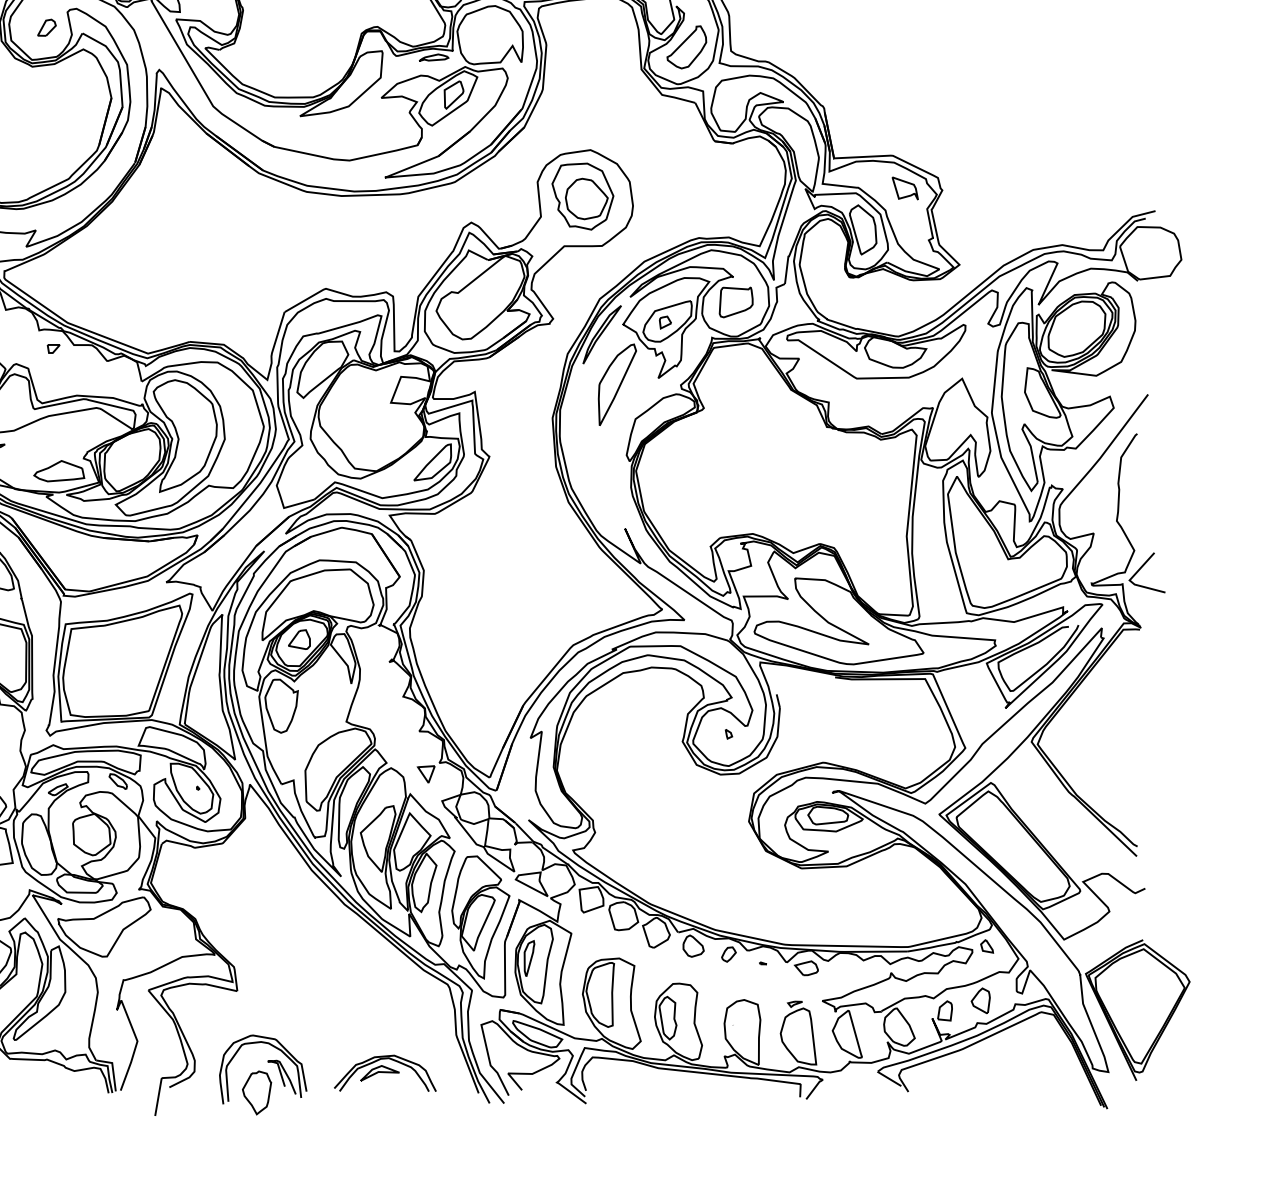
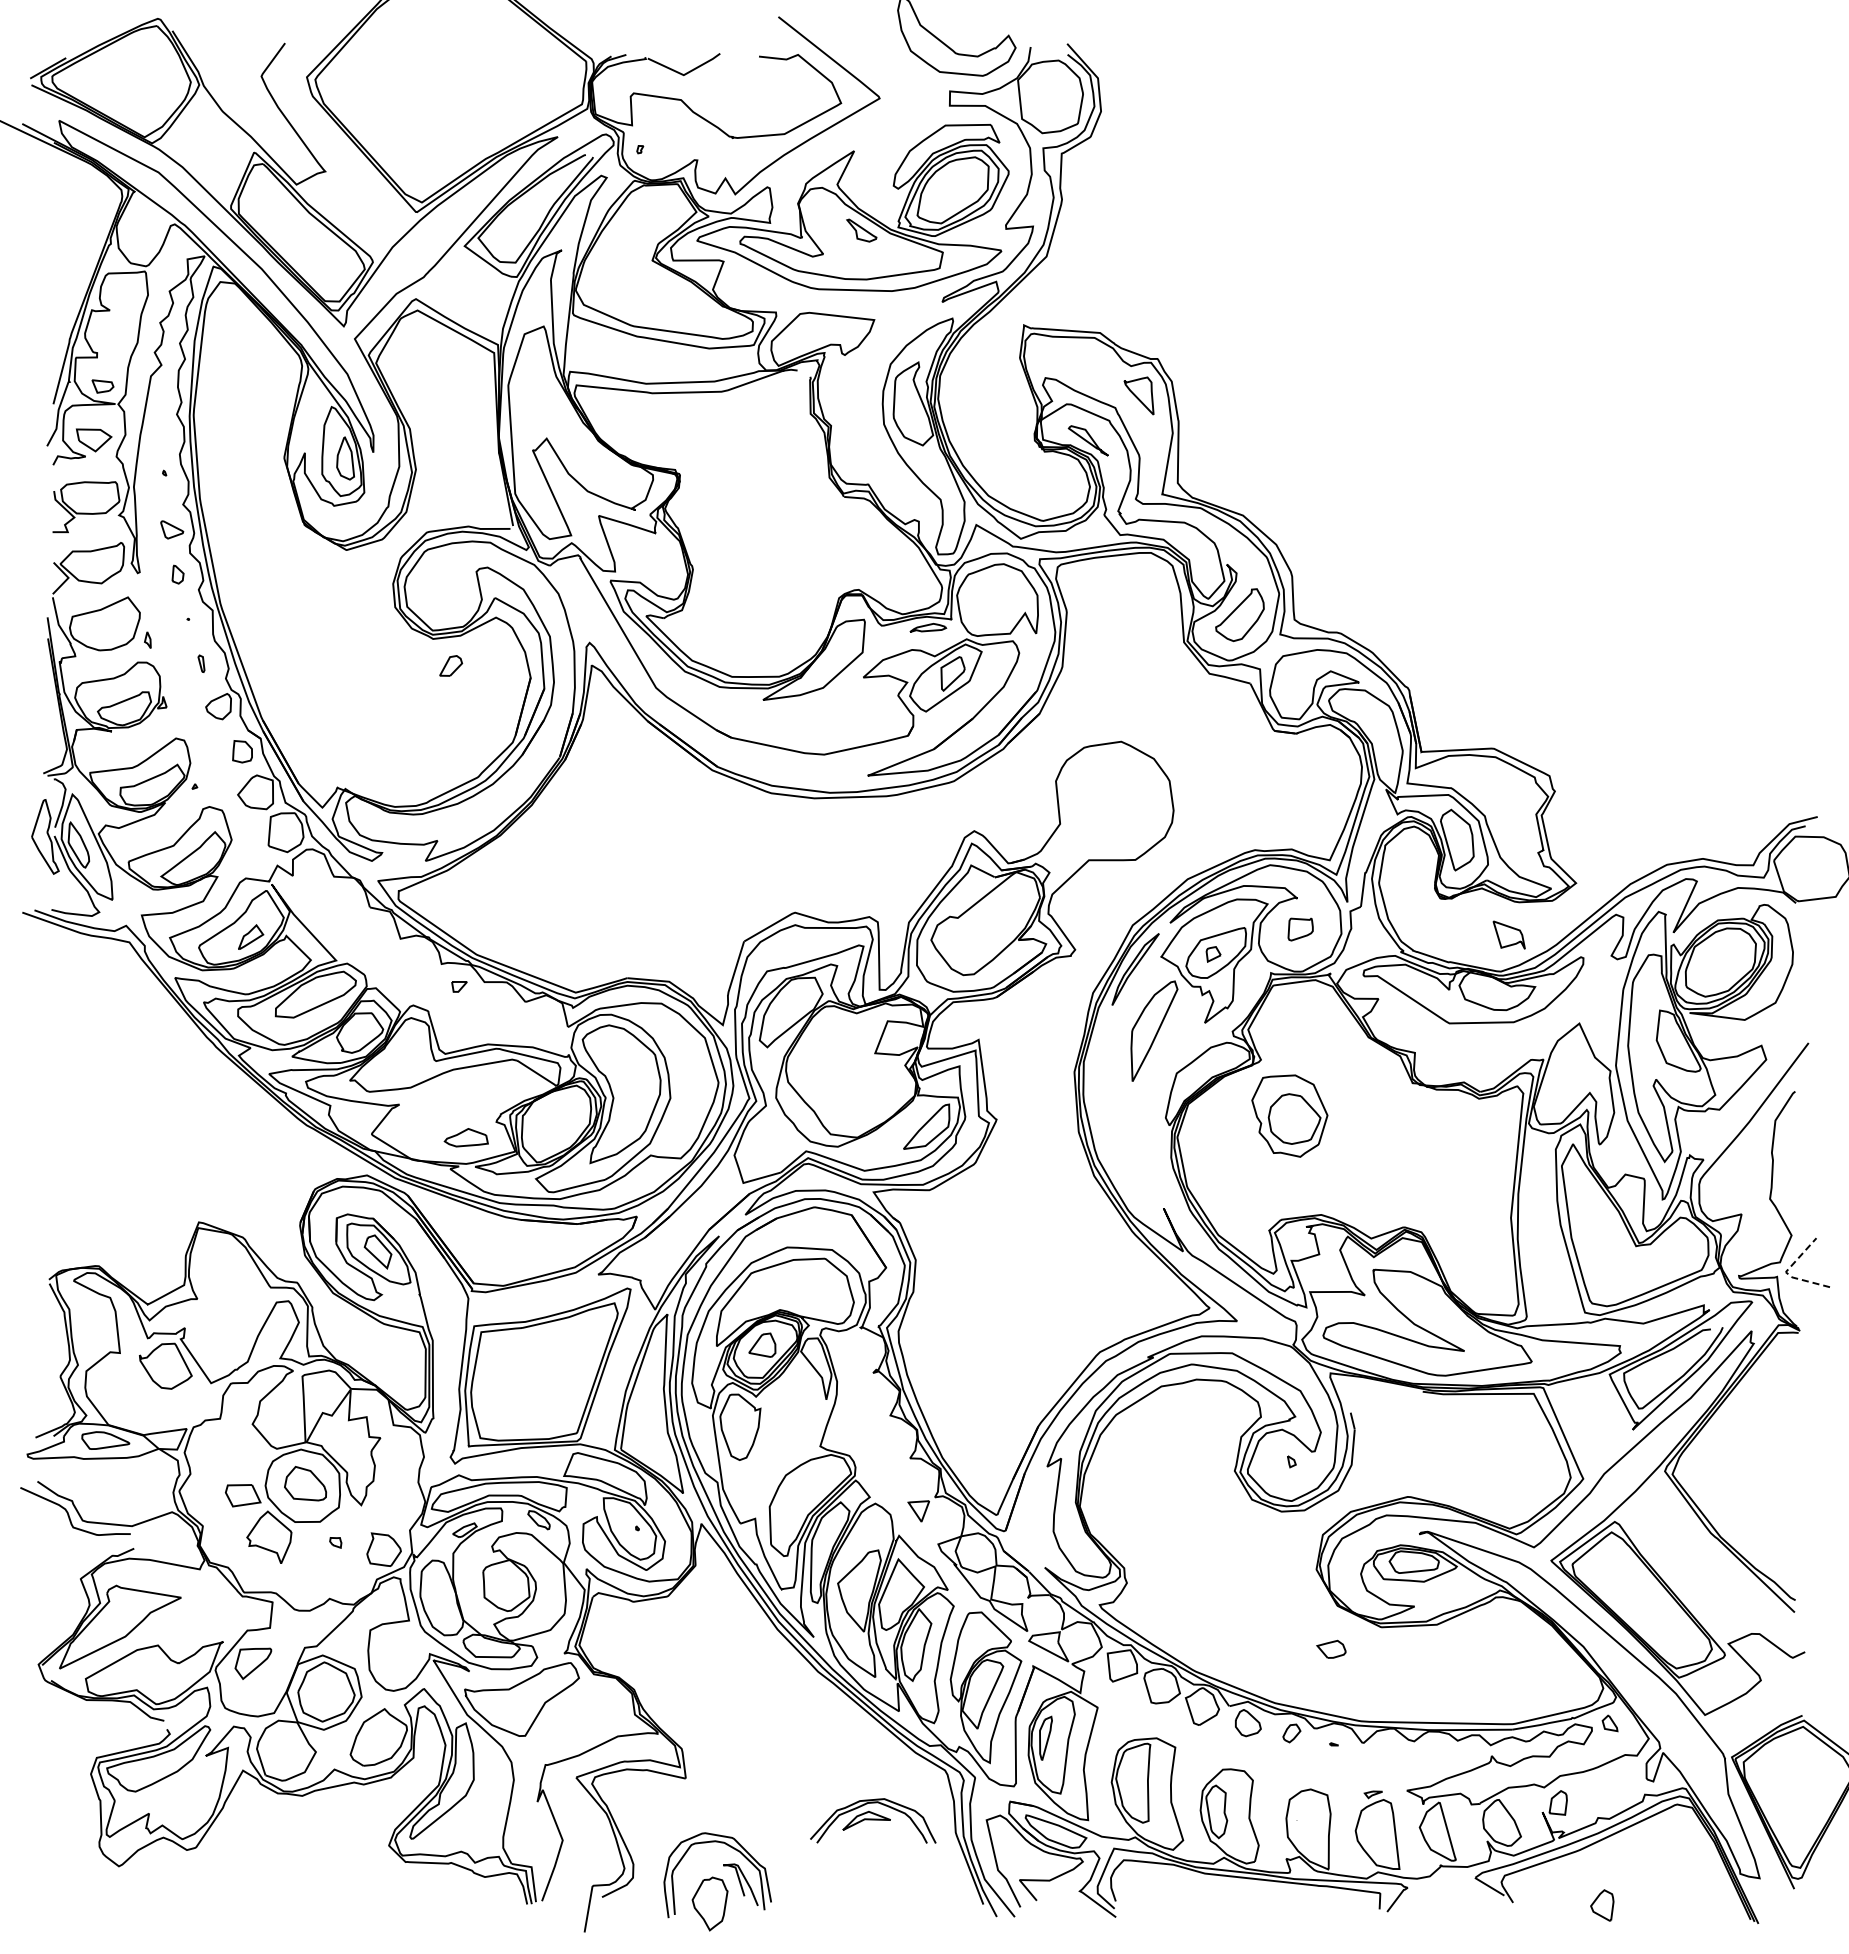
part: (47, 27) -> (451, 665), moved
part: (904, 188) -> (1508, 934), moved
part: (582, 196) -> (1289, 1115), moved
part: (735, 302) -> (1300, 929), size x0.6
part: (59, 471) -> (466, 1137), size x0.7
line: (1130, 580) -> (1786, 1272), solid -> dashed
part: (806, 967) -> (1331, 1648), moved
part: (980, 1000) -> (1602, 1905), moved
part: (385, 1073) -> (873, 1820), moved

